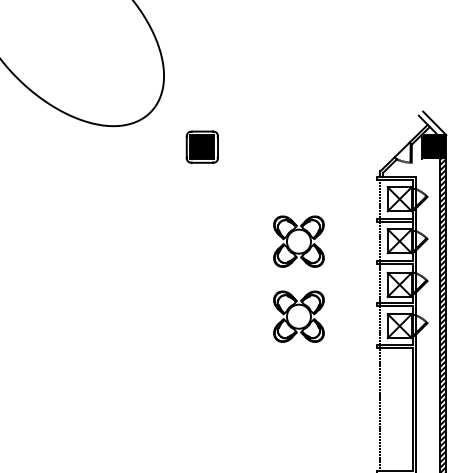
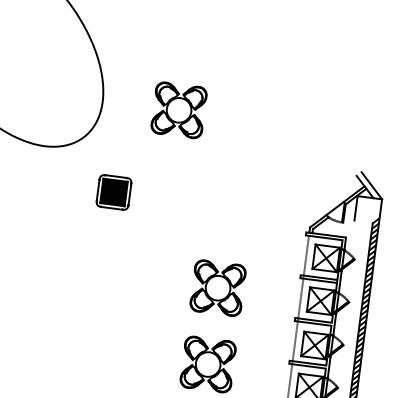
part: (238, 74) -> (178, 110), added
part: (201, 146) -> (113, 191), moved
fill: (434, 147) -> (368, 210), removed

